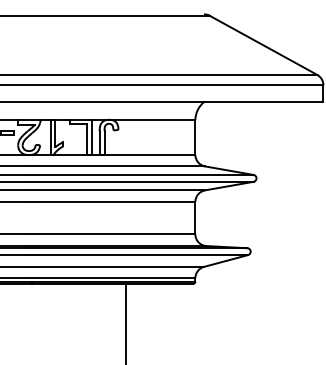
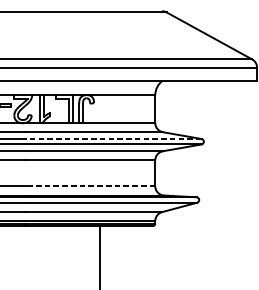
line: (143, 174) -> (113, 138), solid -> dashed
line: (113, 234) -> (90, 186), solid -> dashed

